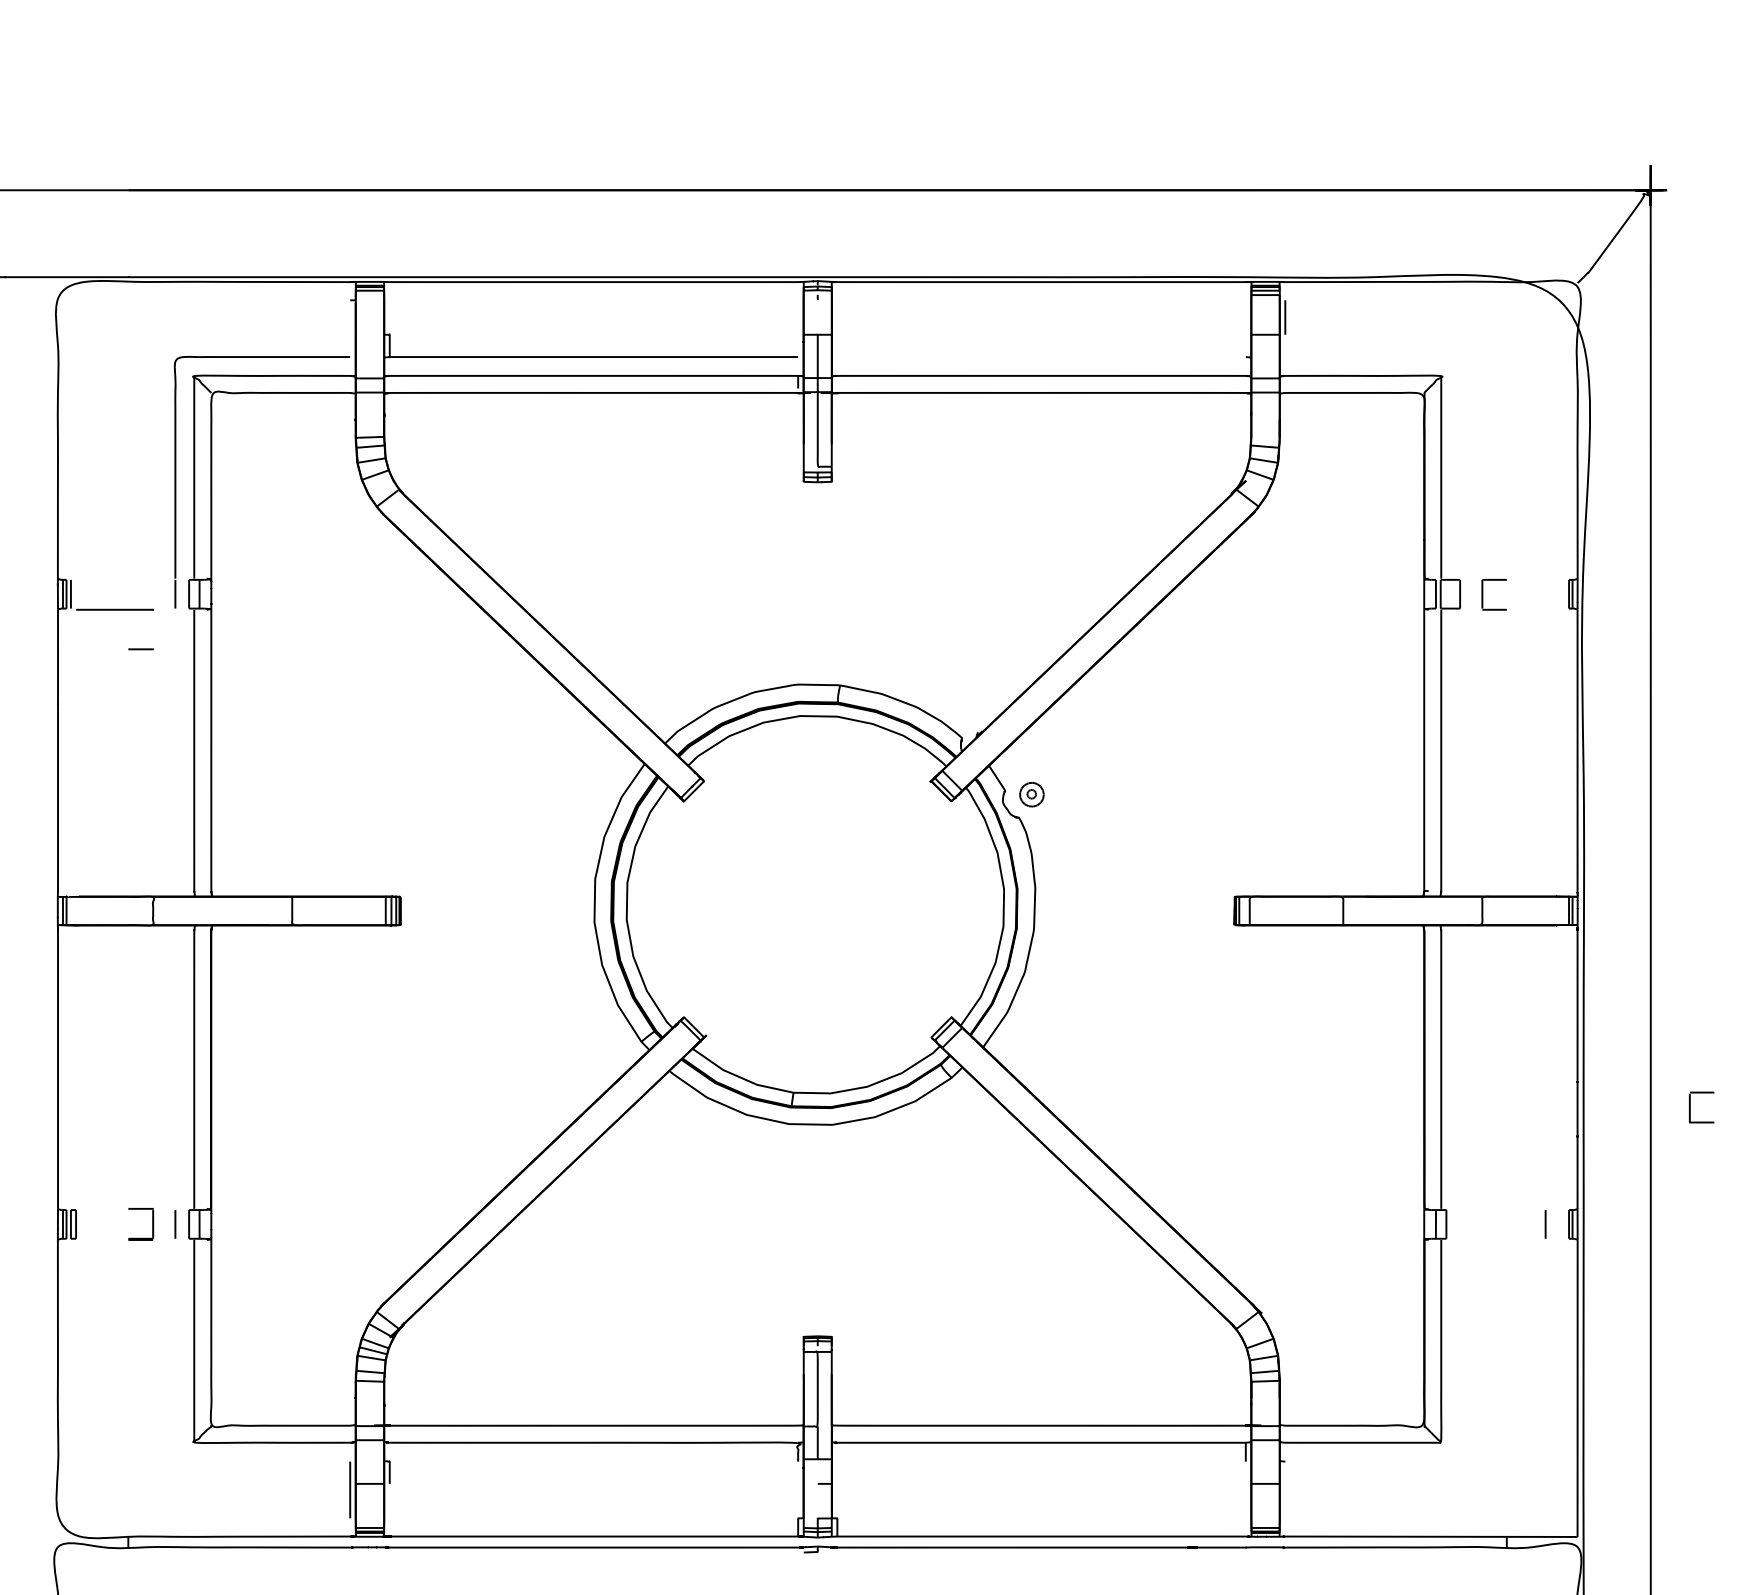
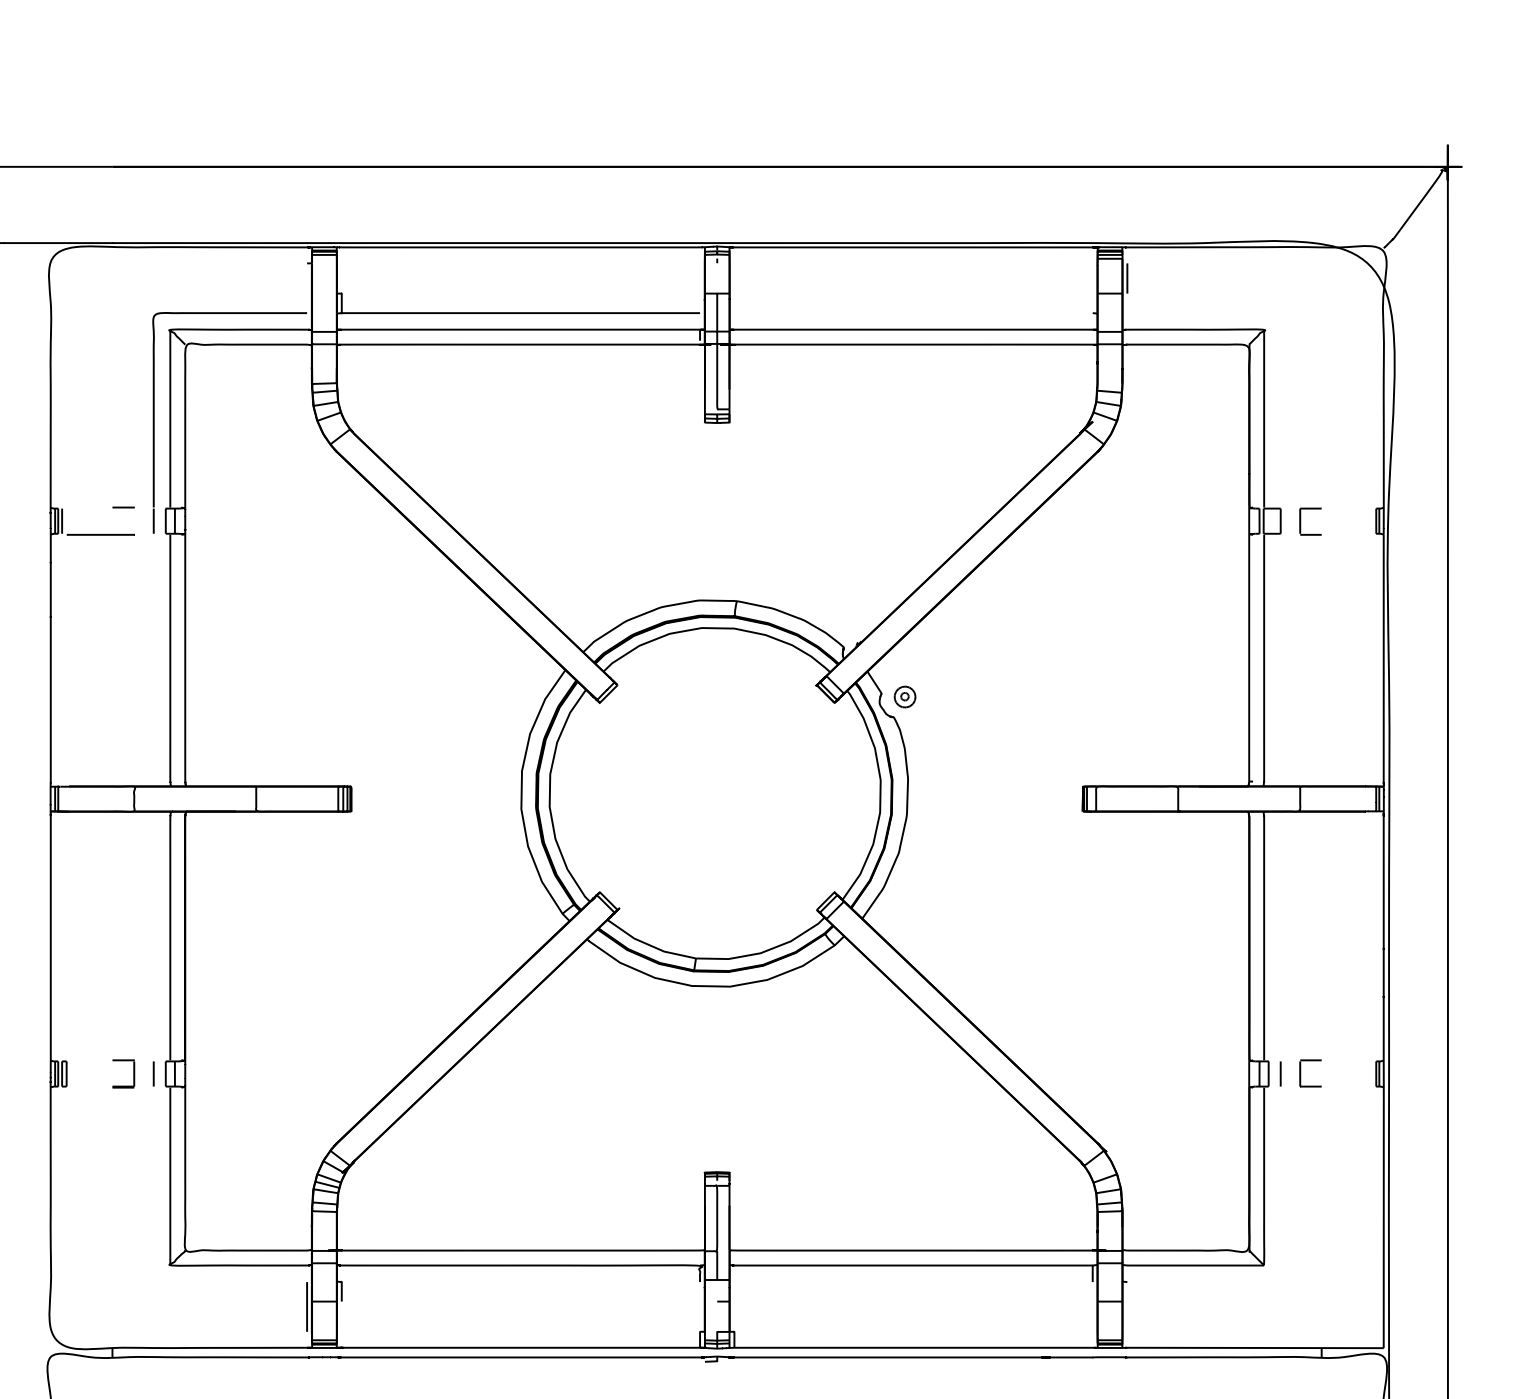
line: (140, 649) -> (123, 507), moved
part: (1691, 1107) -> (1301, 1073), moved
line: (1545, 1223) -> (1280, 1073), moved

